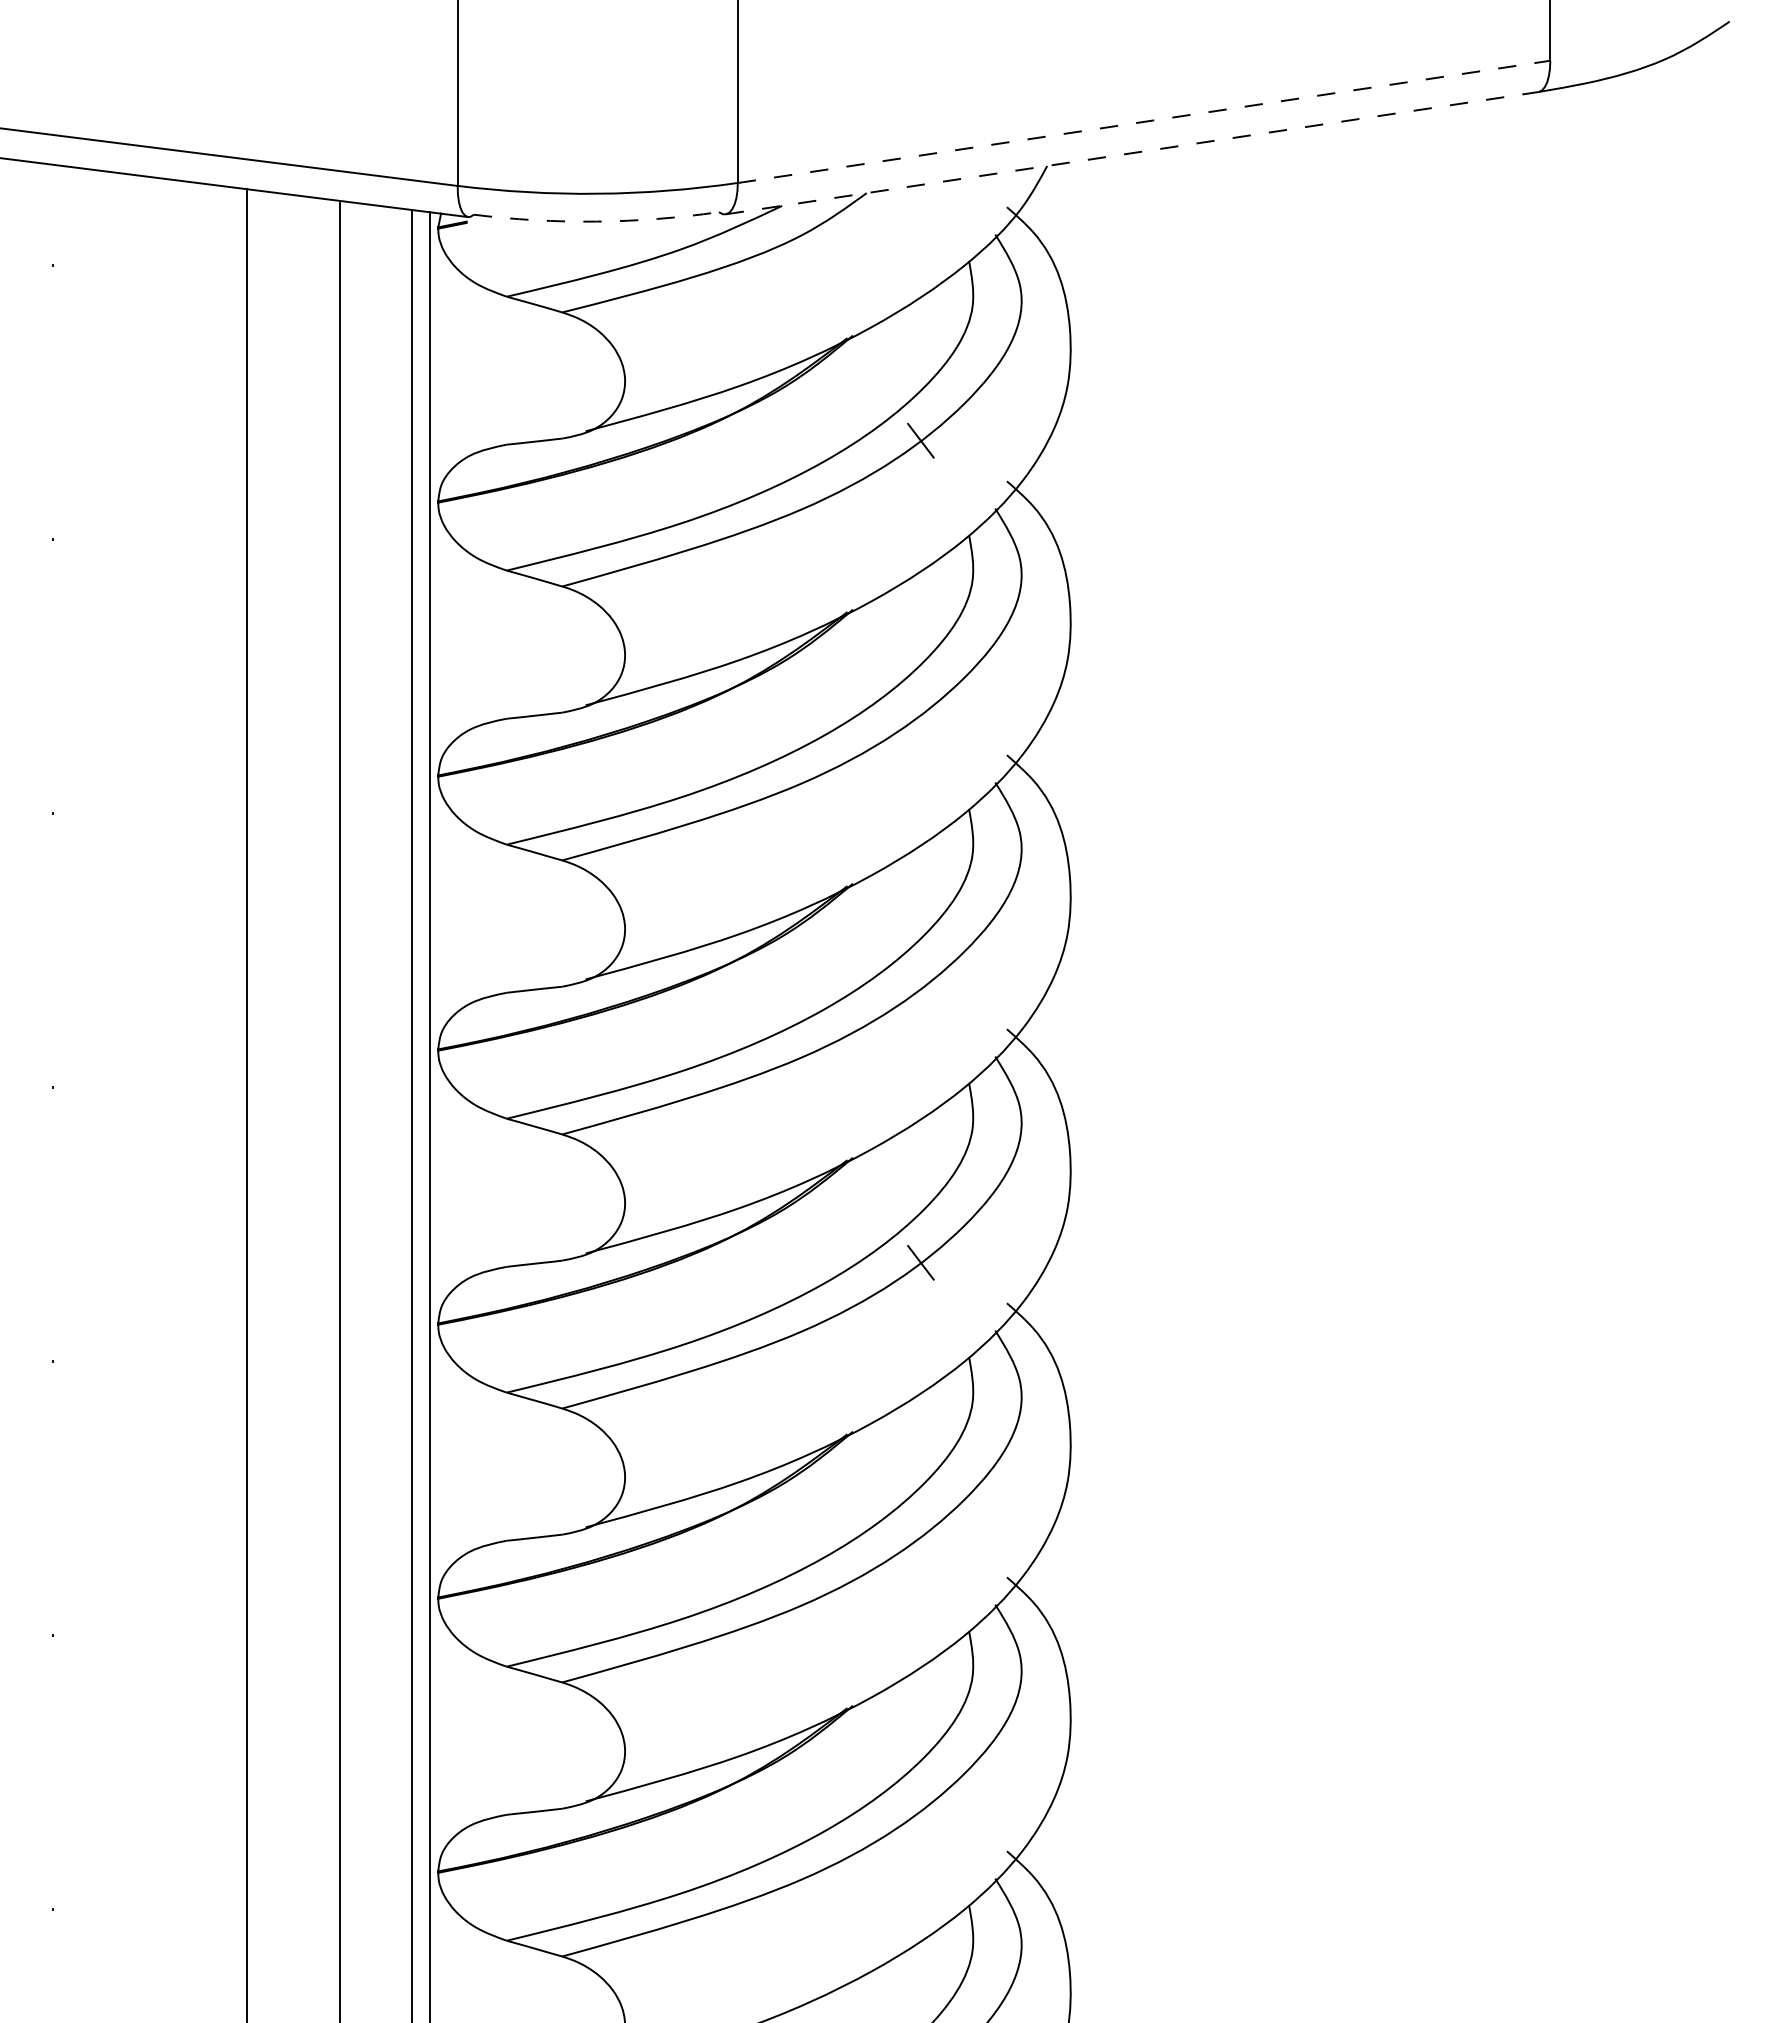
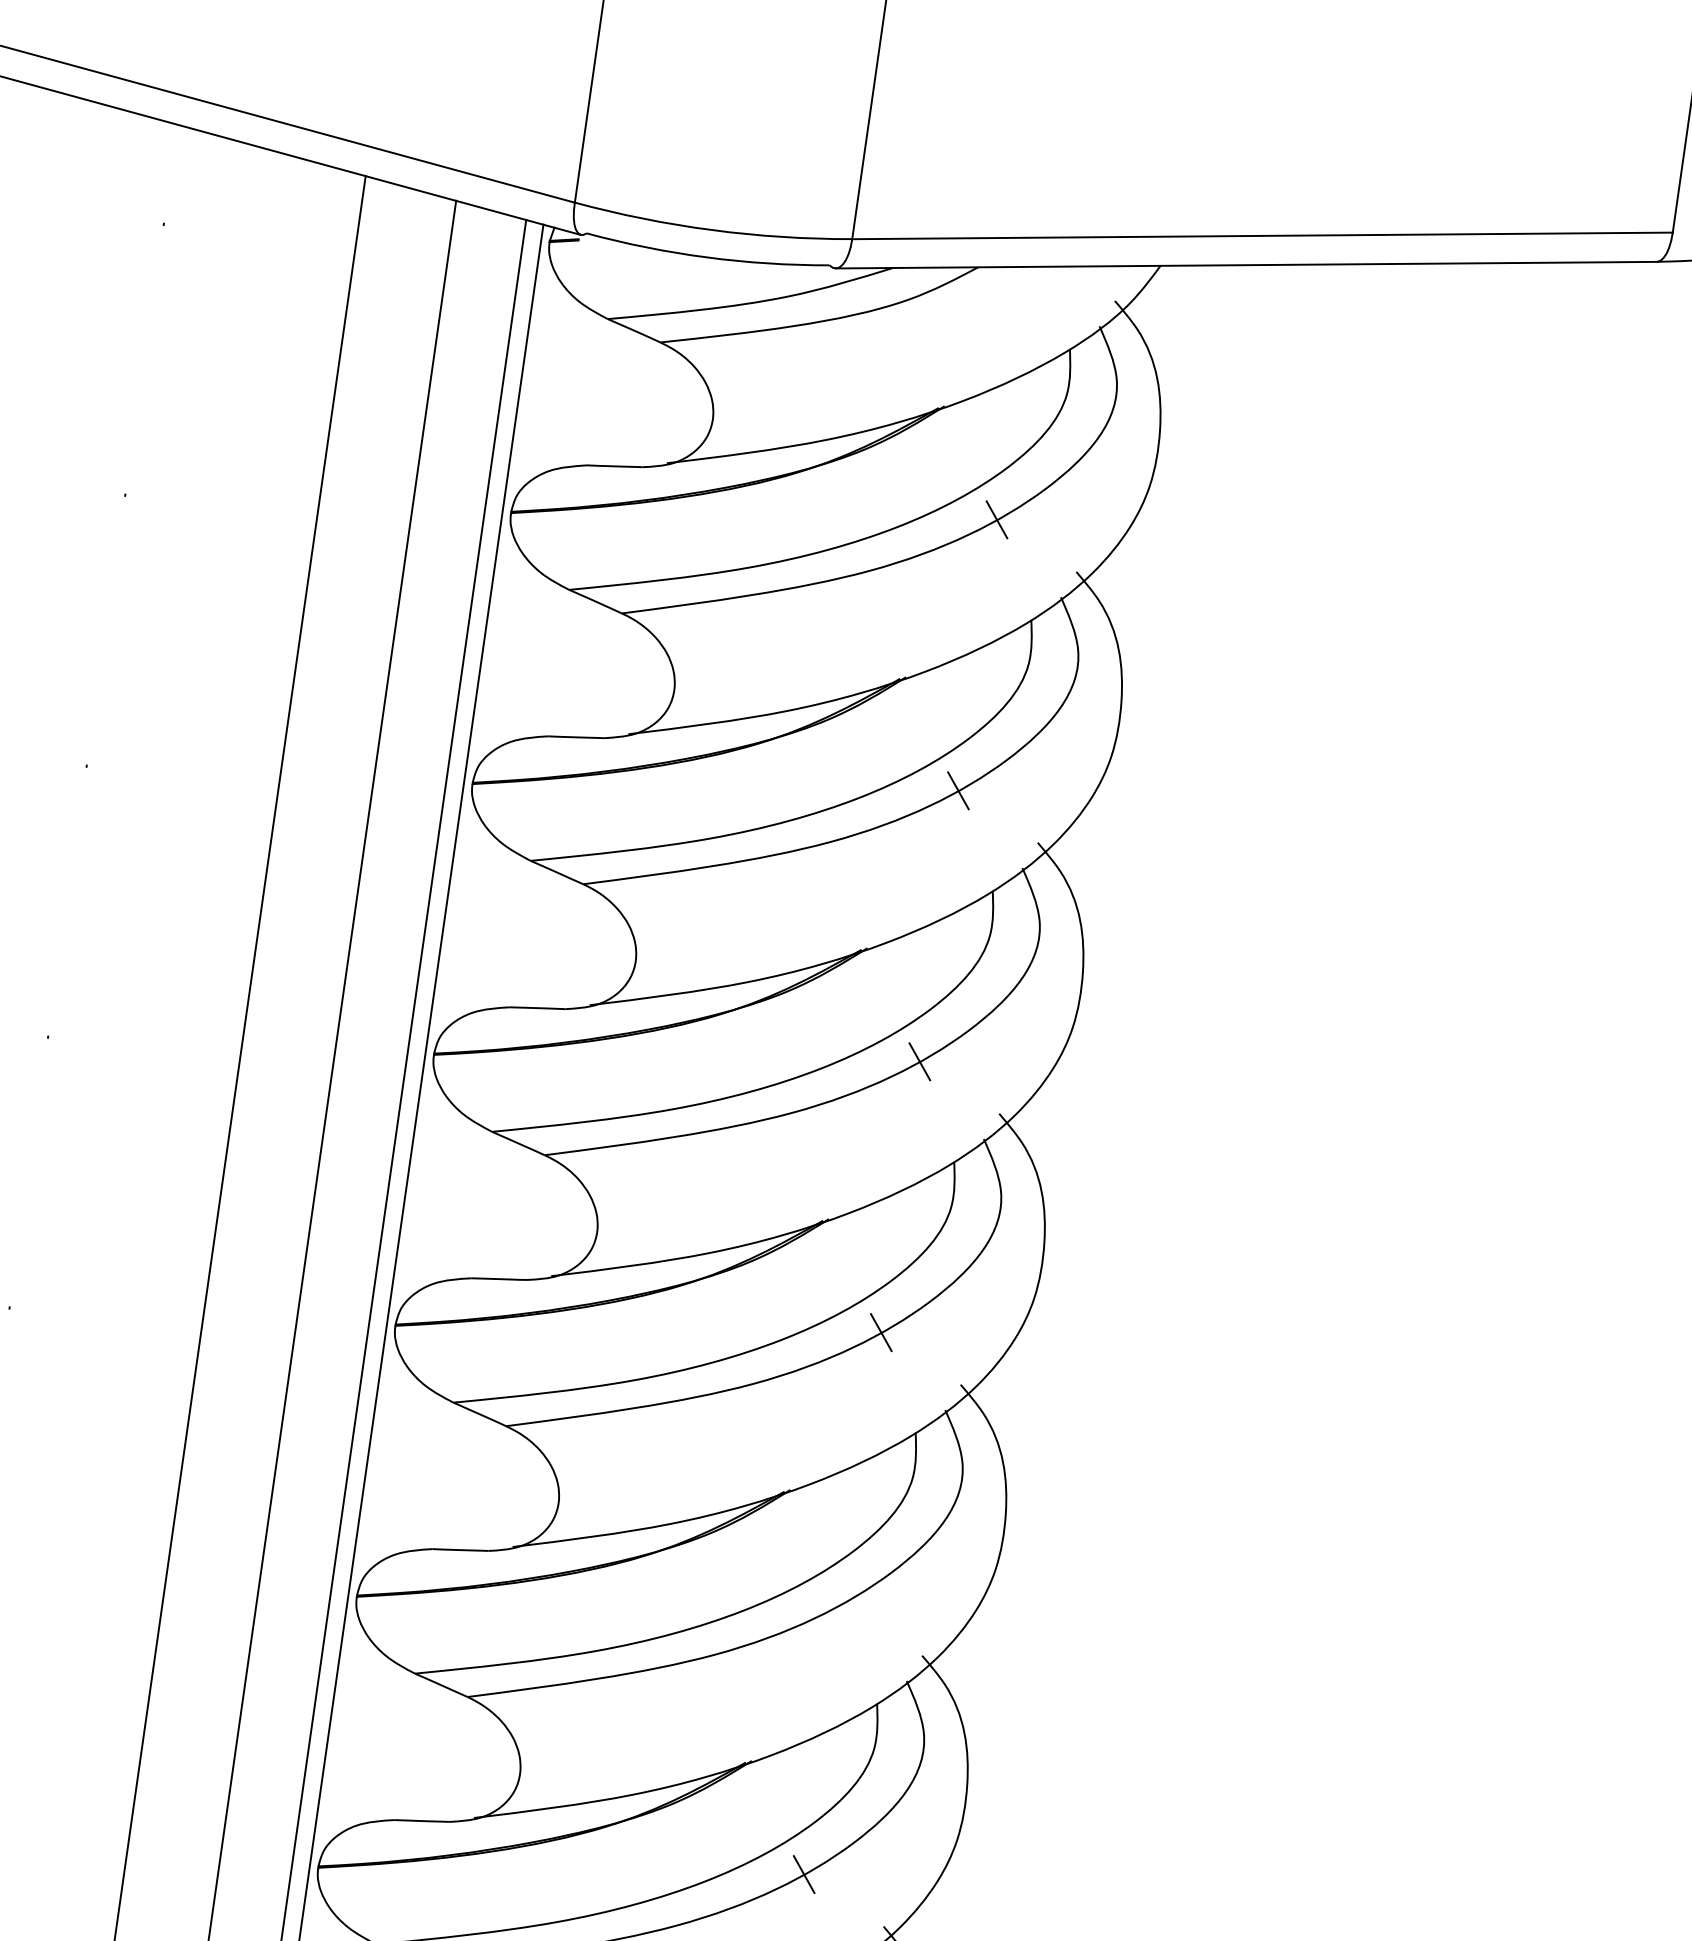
line: (1144, 121) -> (1262, 235), dashed -> solid
line: (1132, 153) -> (1246, 265), dashed -> solid
arc: (596, 221) -> (707, 257), dashed -> solid
line: (920, 714) -> (958, 790), added
line: (920, 988) -> (919, 1061), added
line: (920, 1810) -> (803, 1874), added

